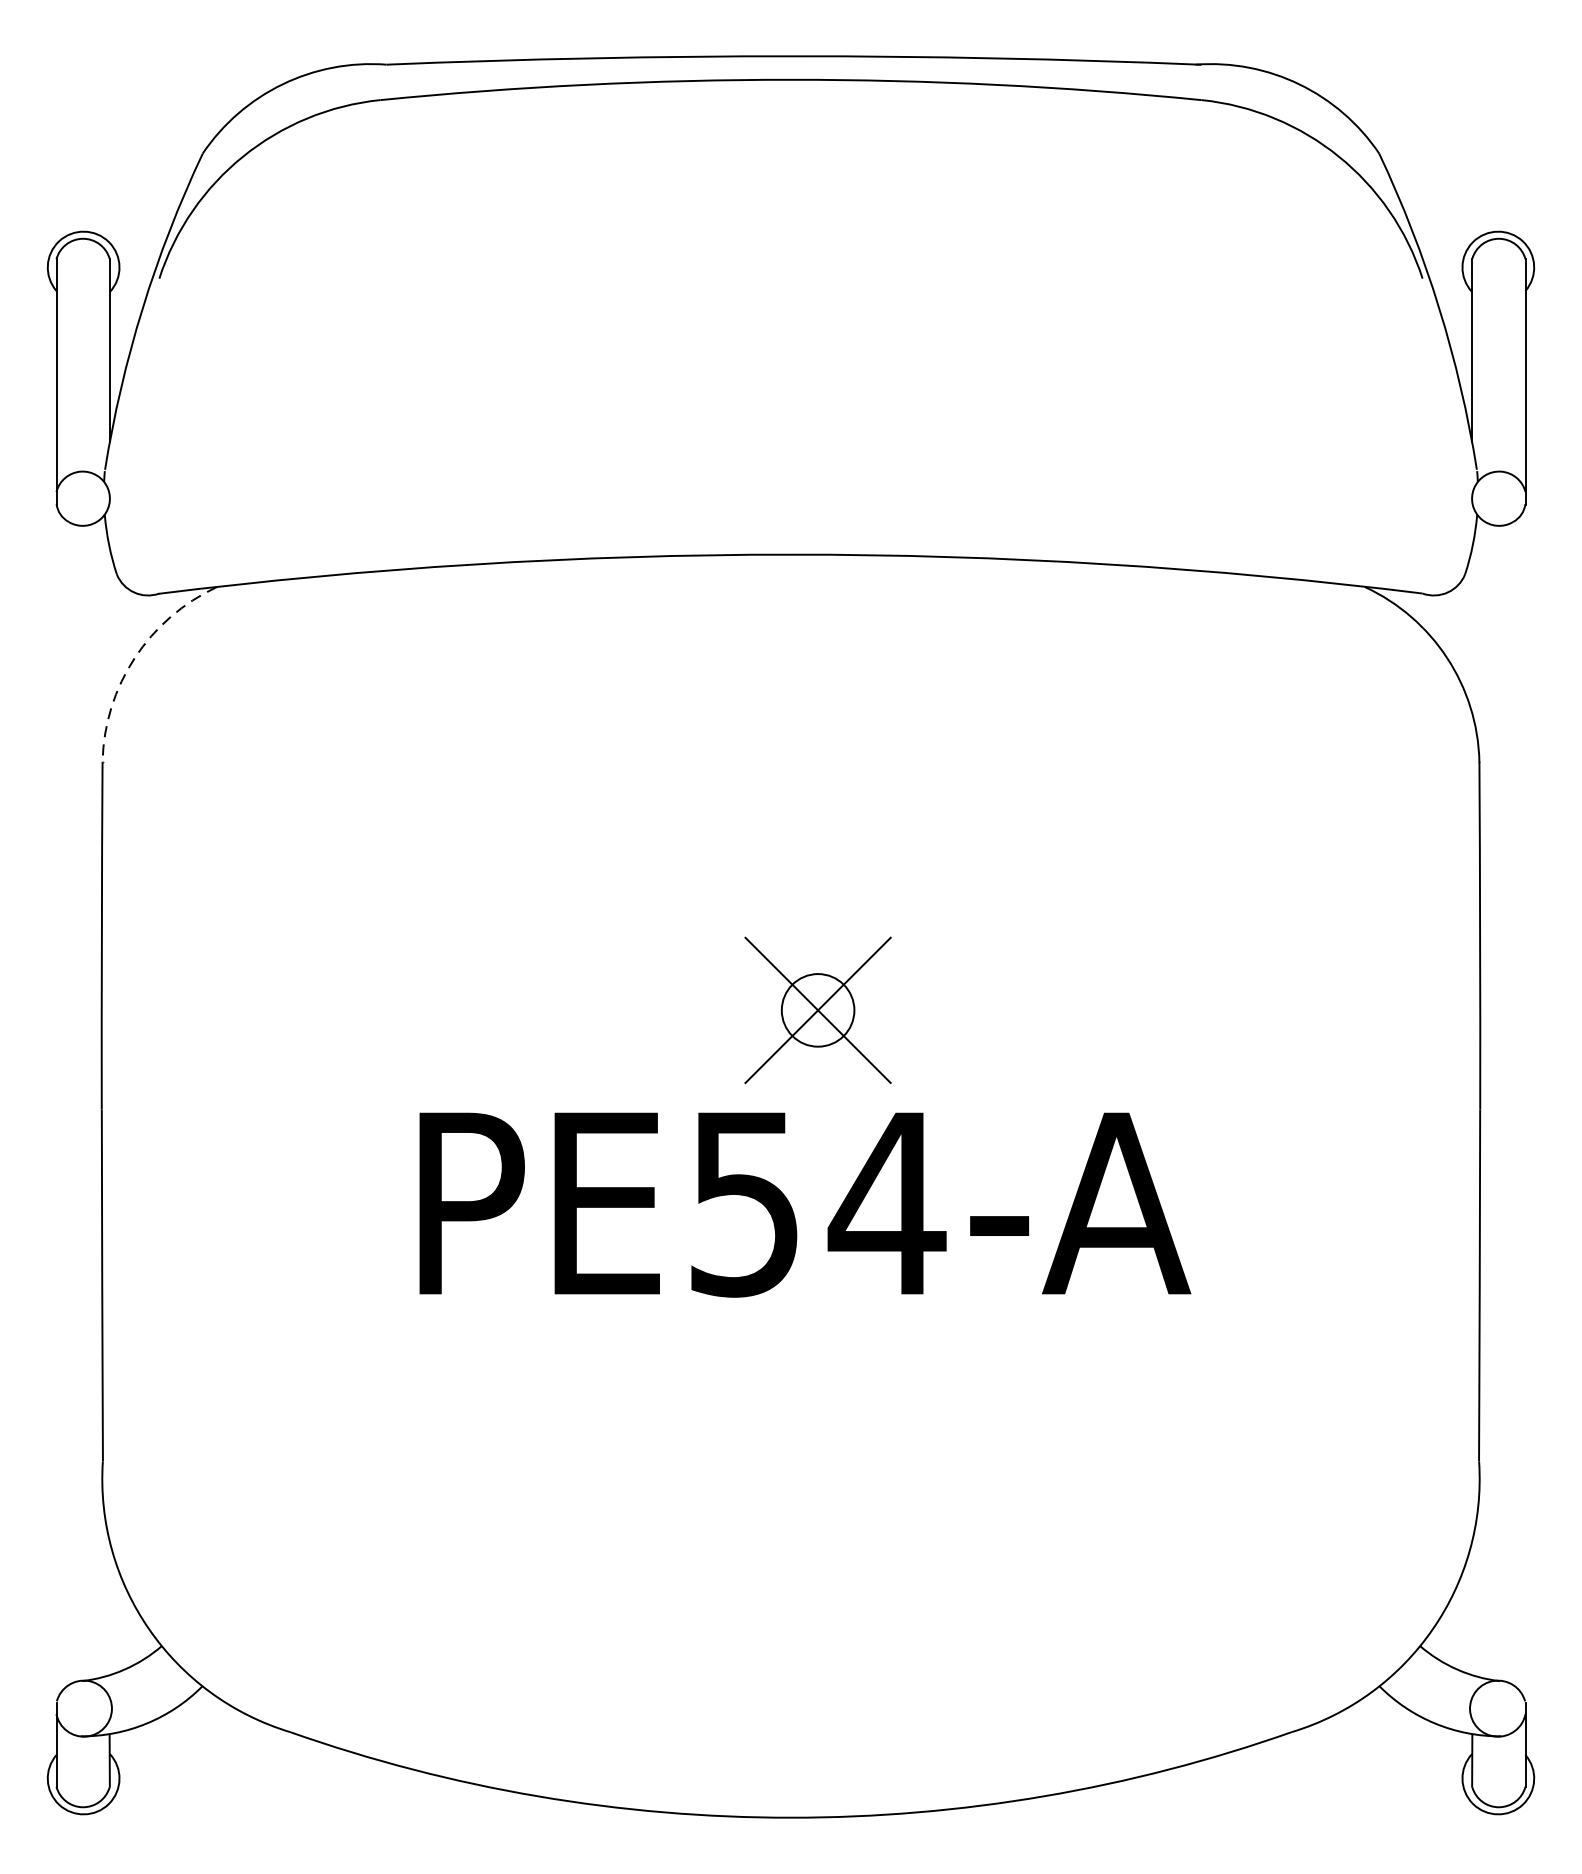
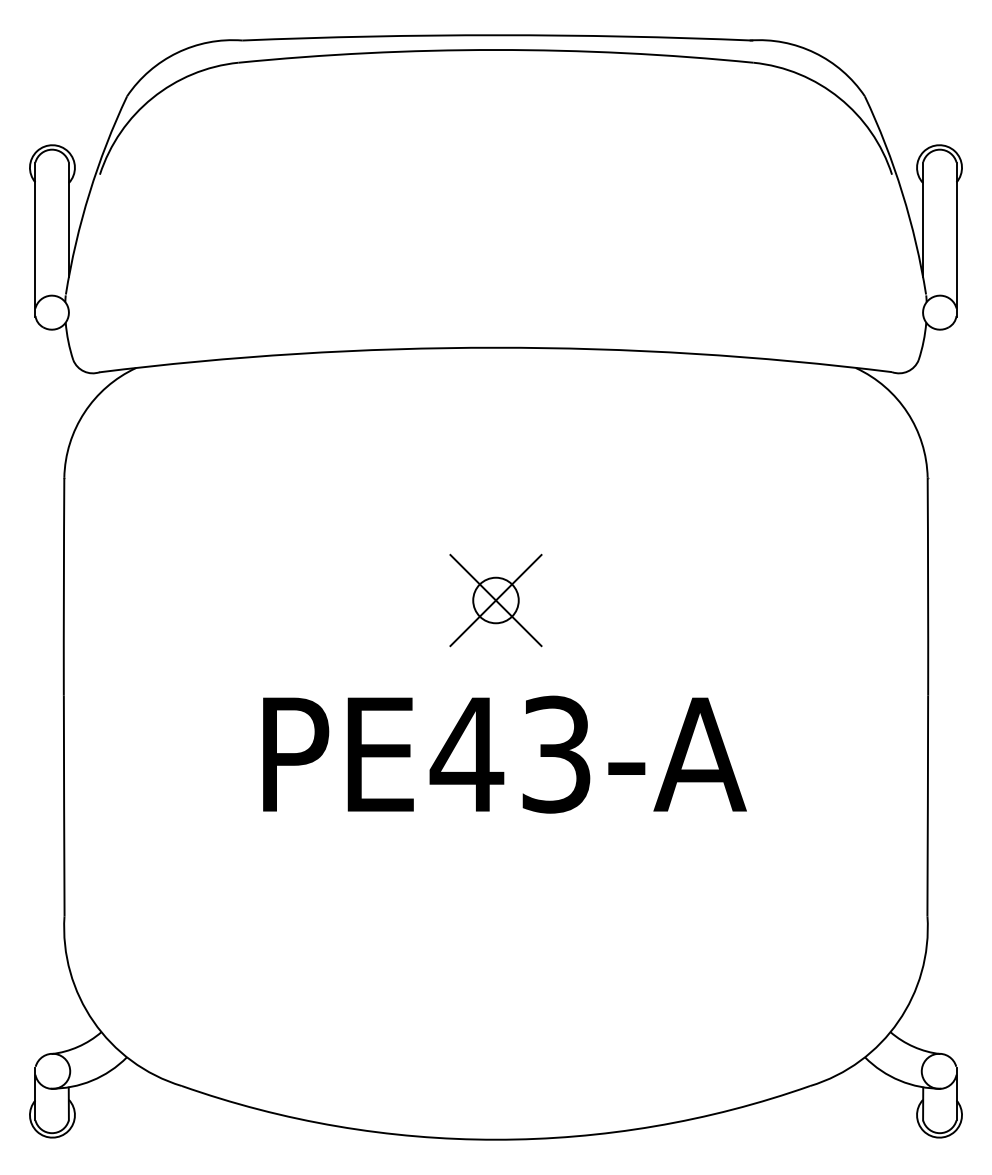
arc: (134, 657) -> (84, 412), dashed -> solid
part: (817, 1010) -> (495, 600), moved
text: (815, 1203) -> (511, 754), PE54-A -> PE43-A

